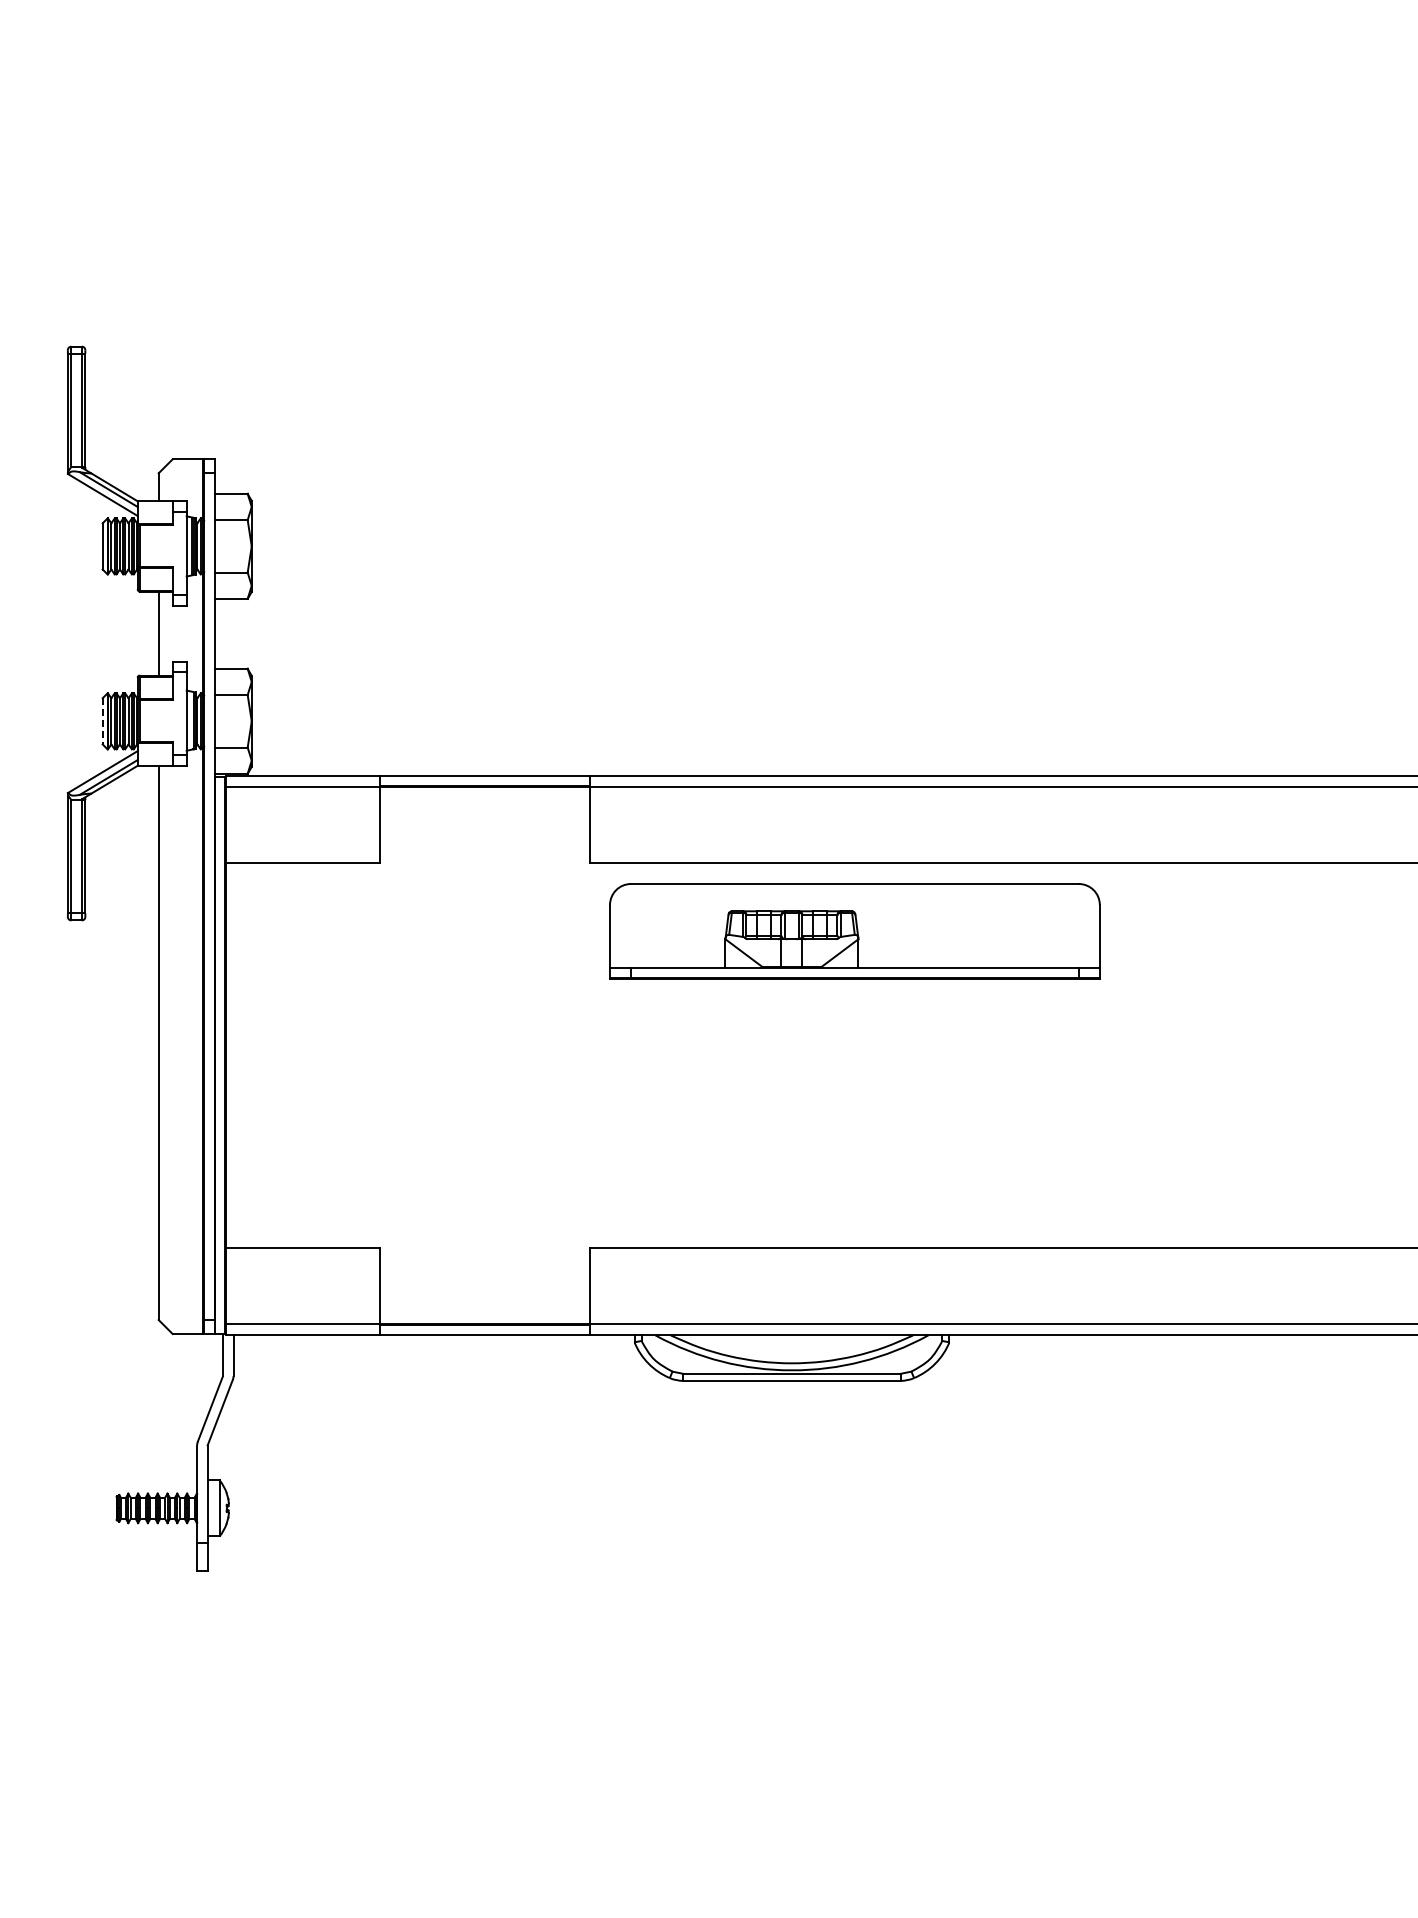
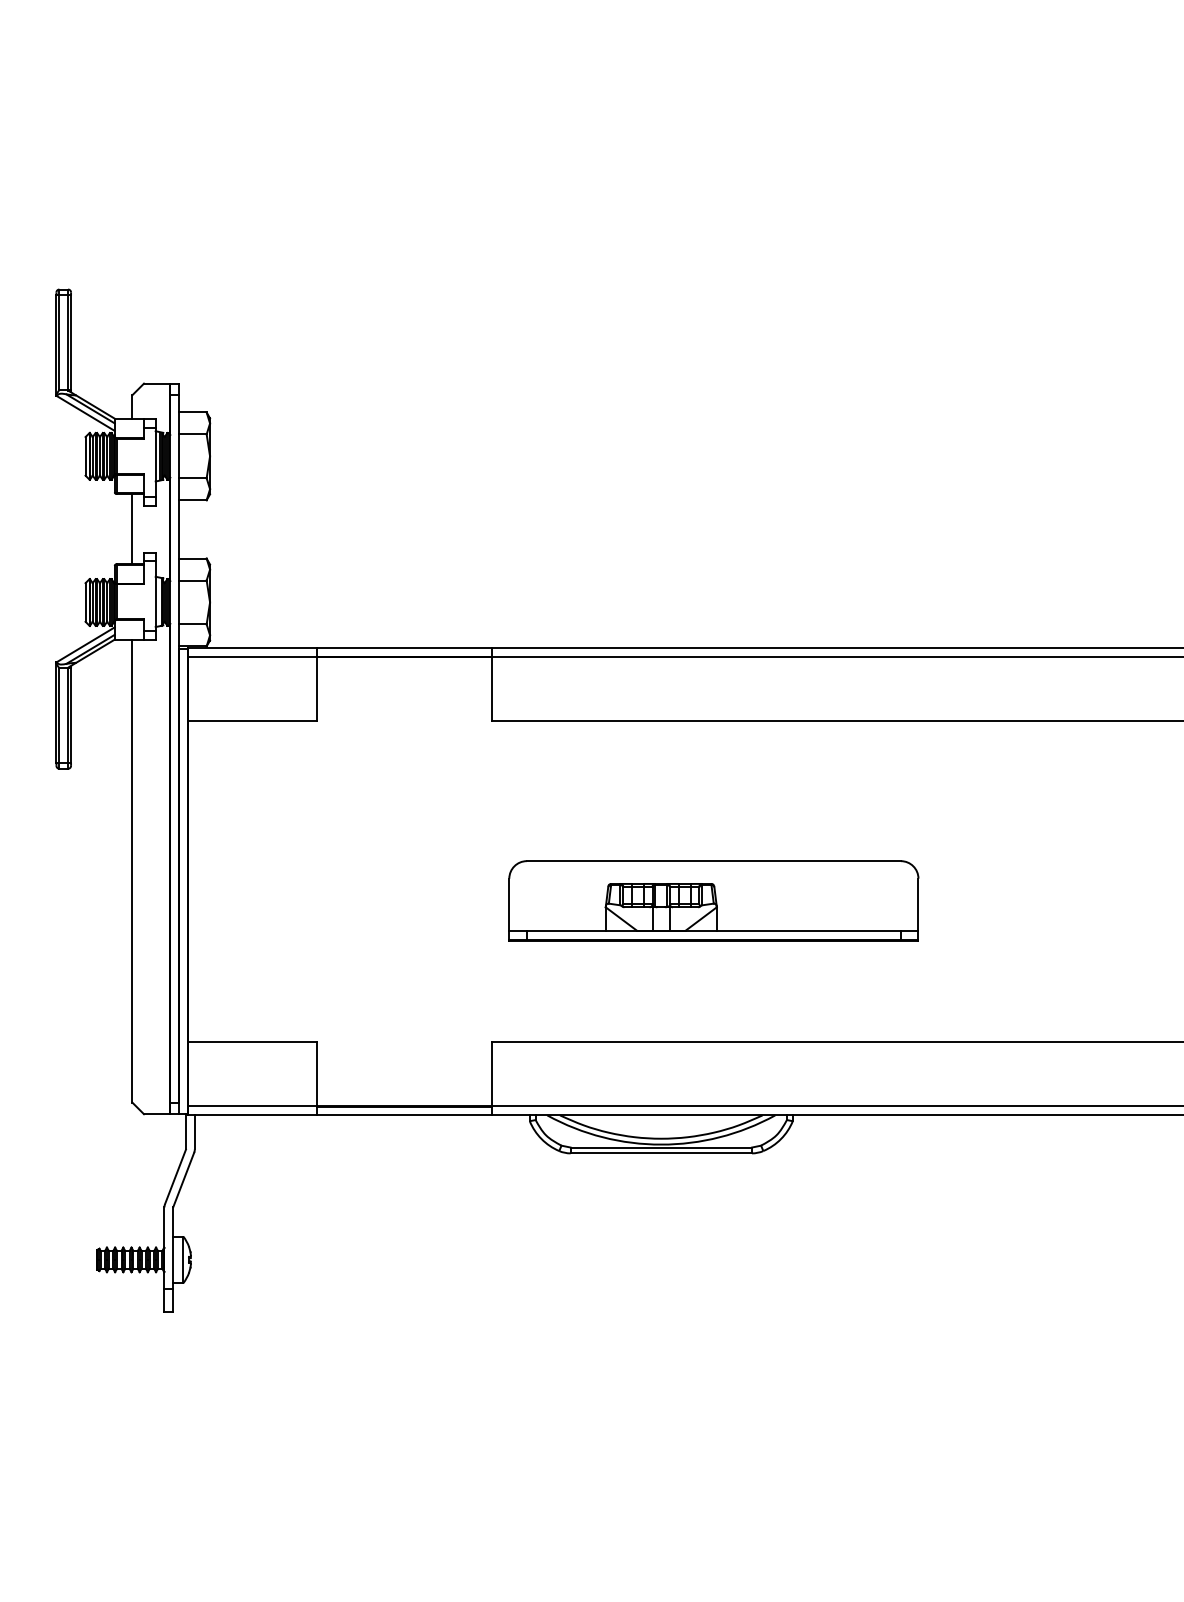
line: (102, 721) -> (85, 602), dashed -> solid
part: (854, 931) -> (713, 900), moved

